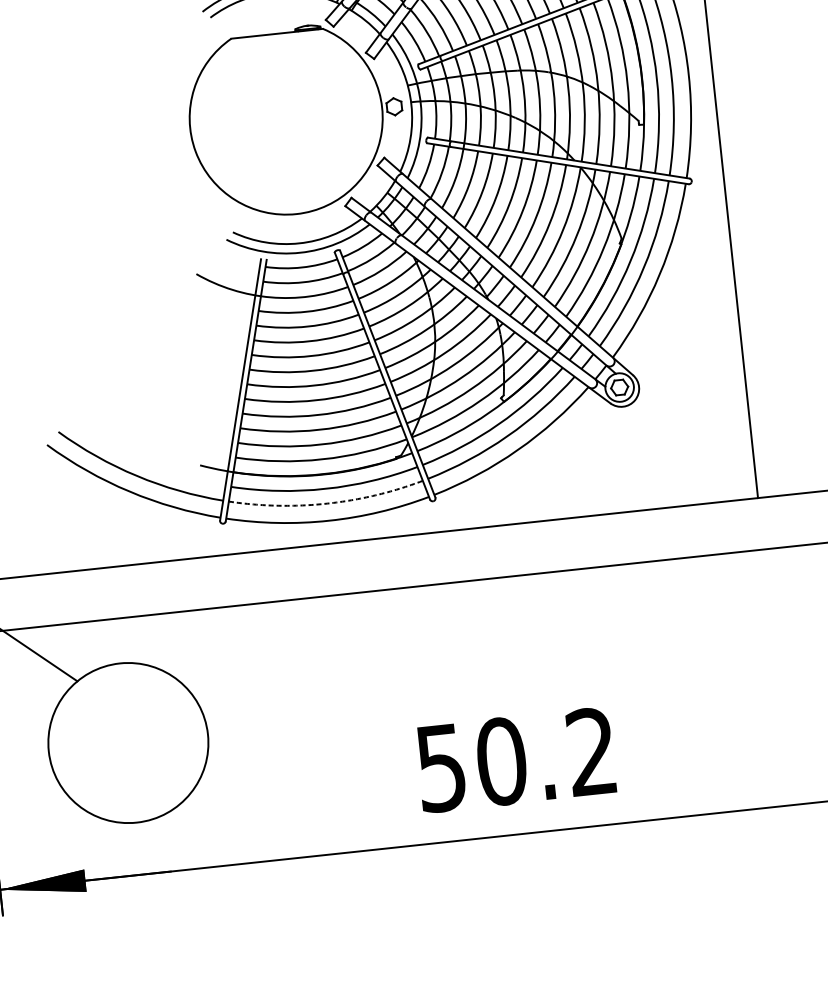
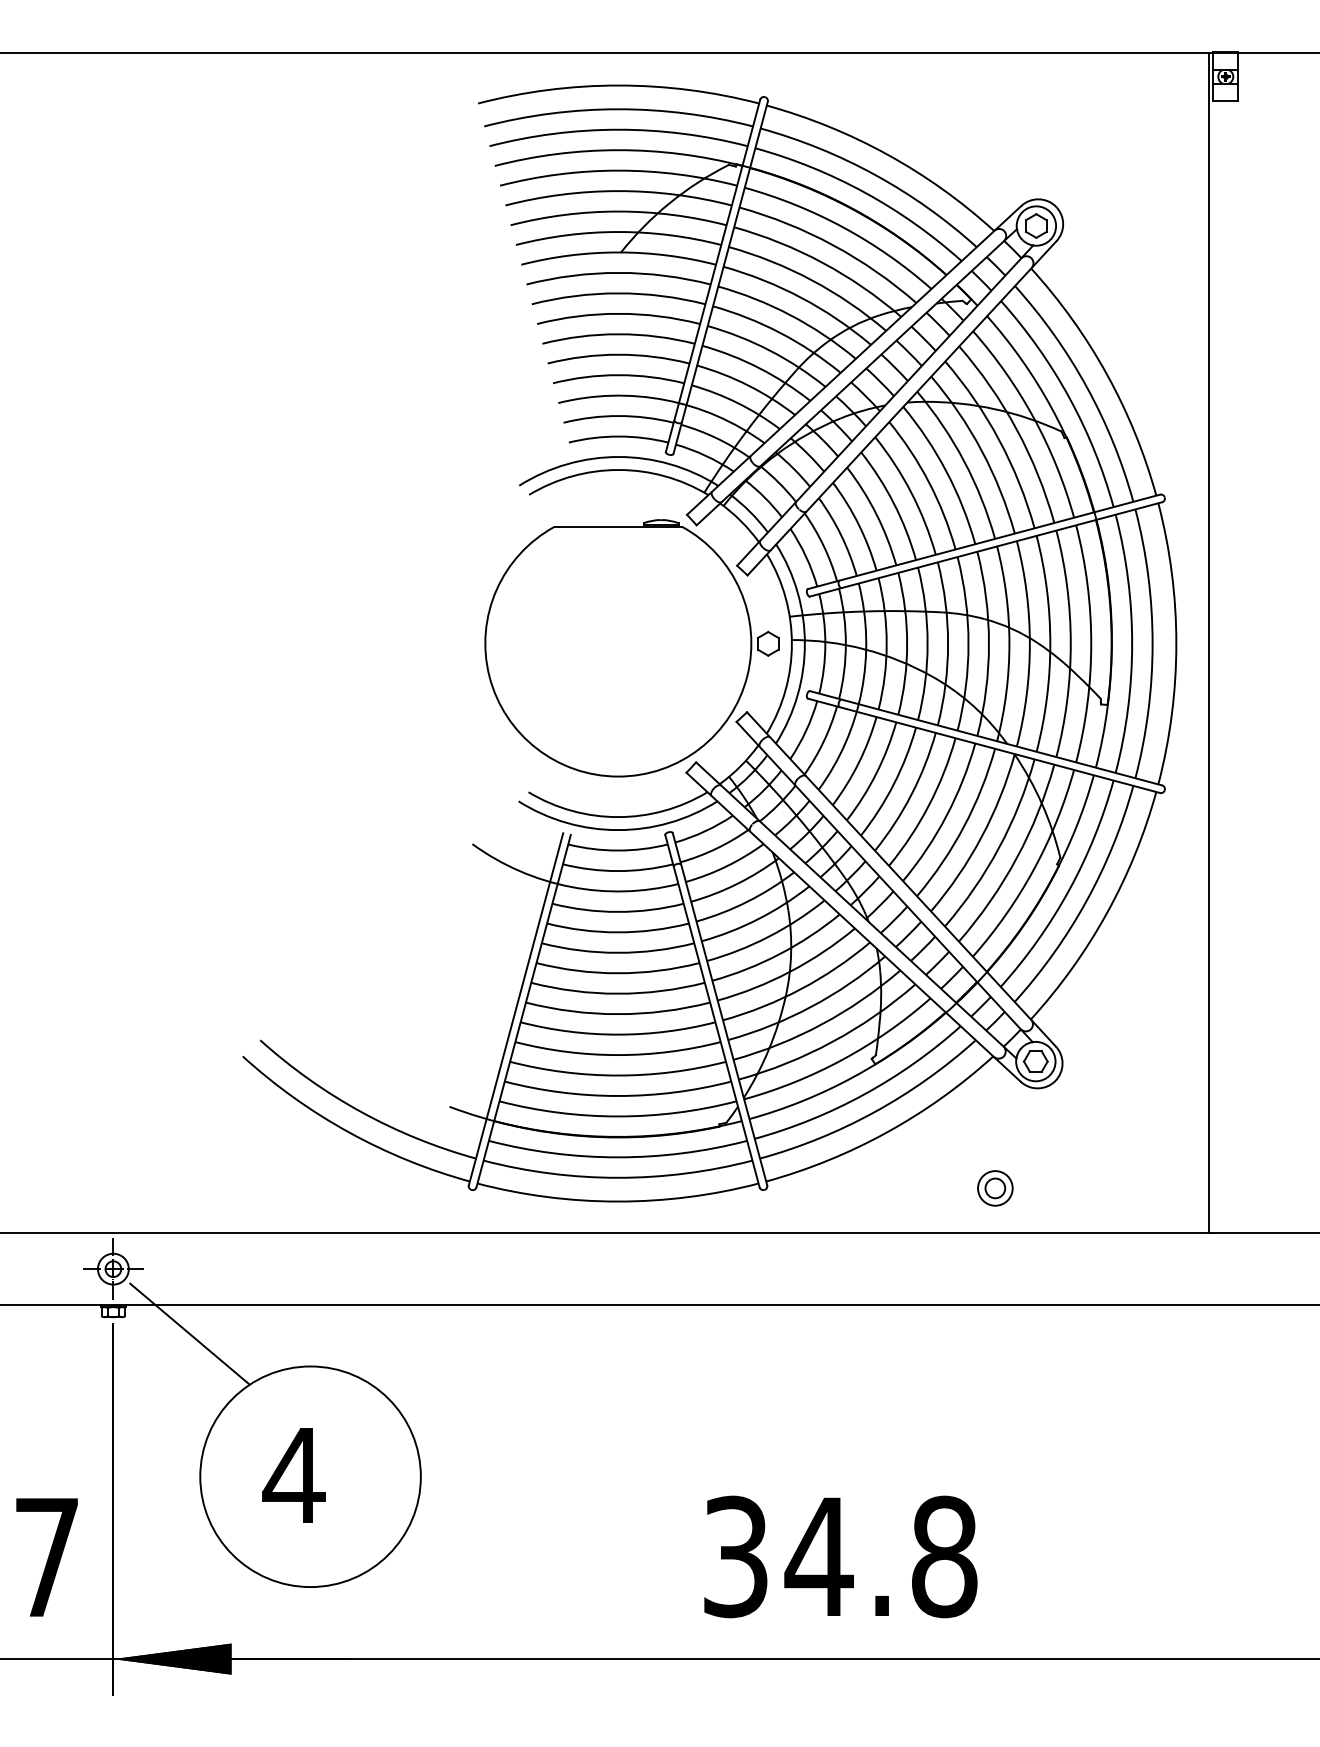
part: (600, 482) -> (995, 1188), added
arc: (327, 503) -> (618, 1177), dashed -> solid
part: (115, 743) -> (293, 1475), added
text: (516, 759) -> (840, 1556), 50.2 -> 34.8

